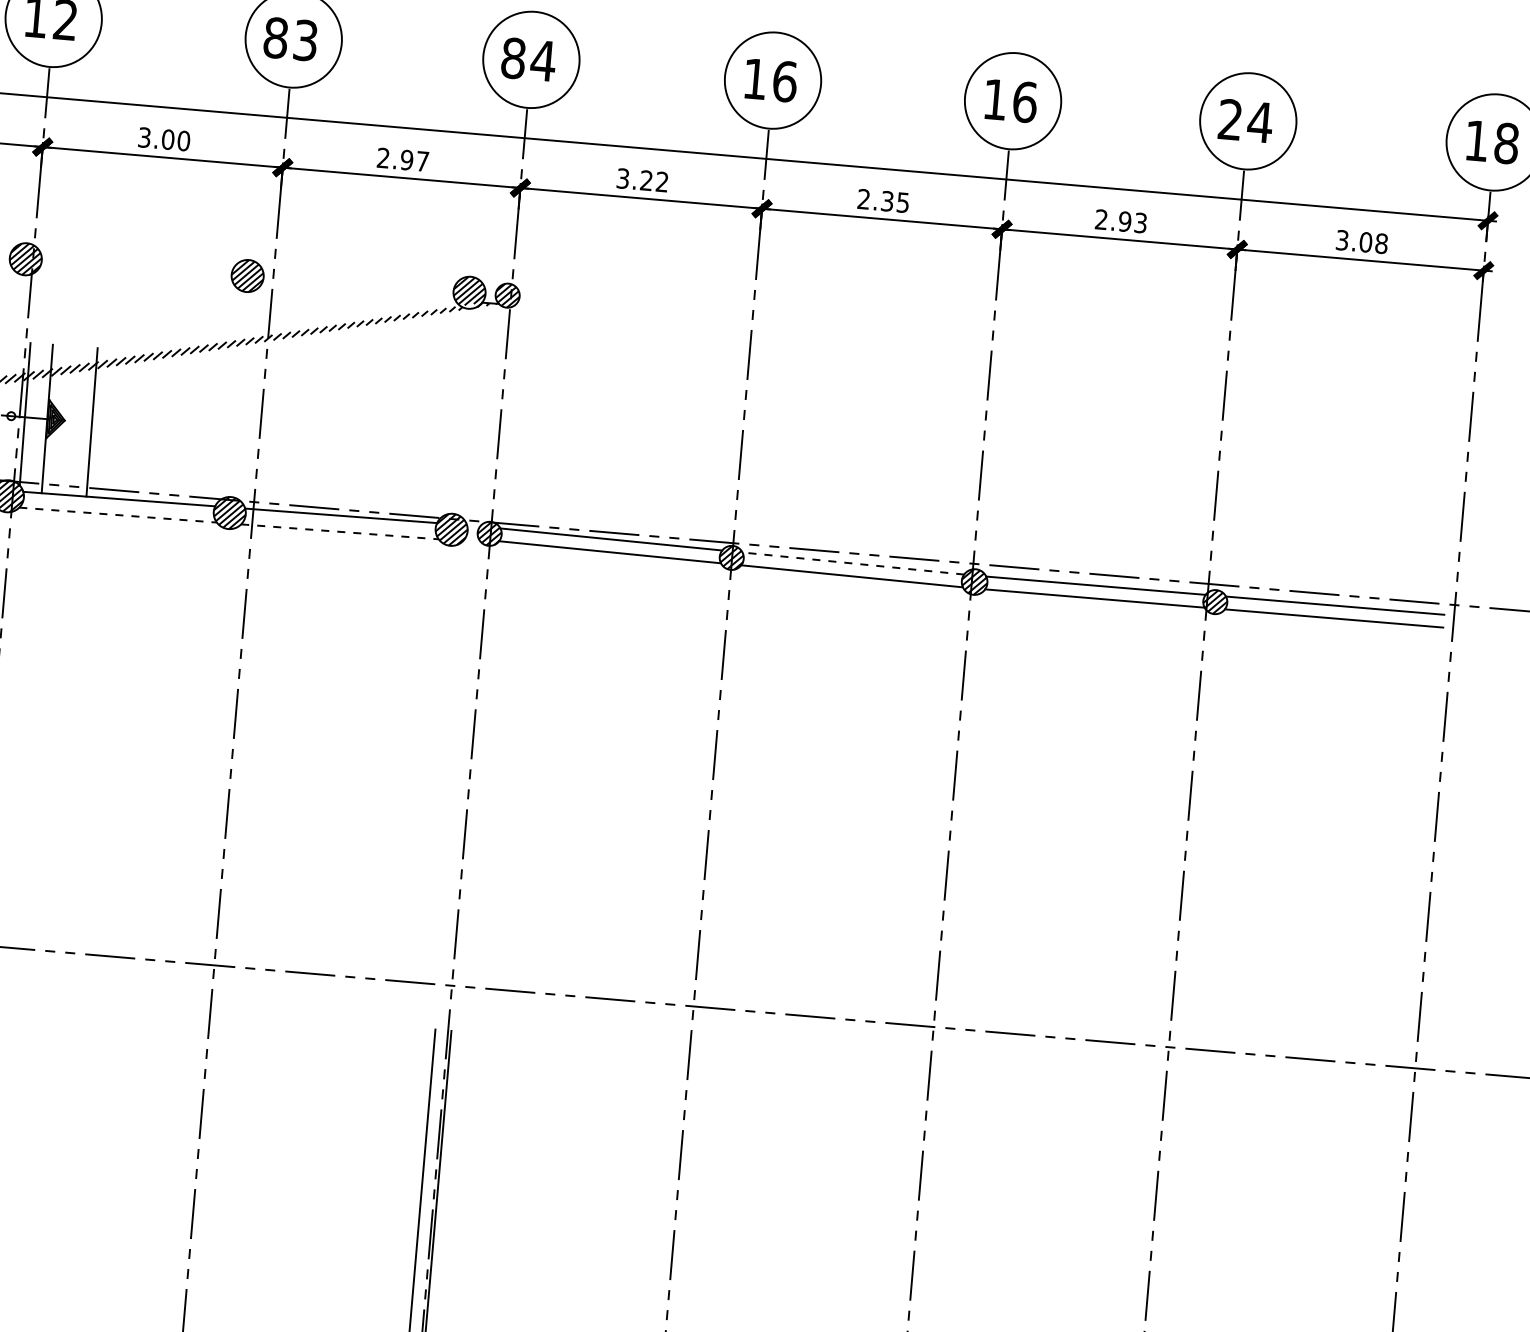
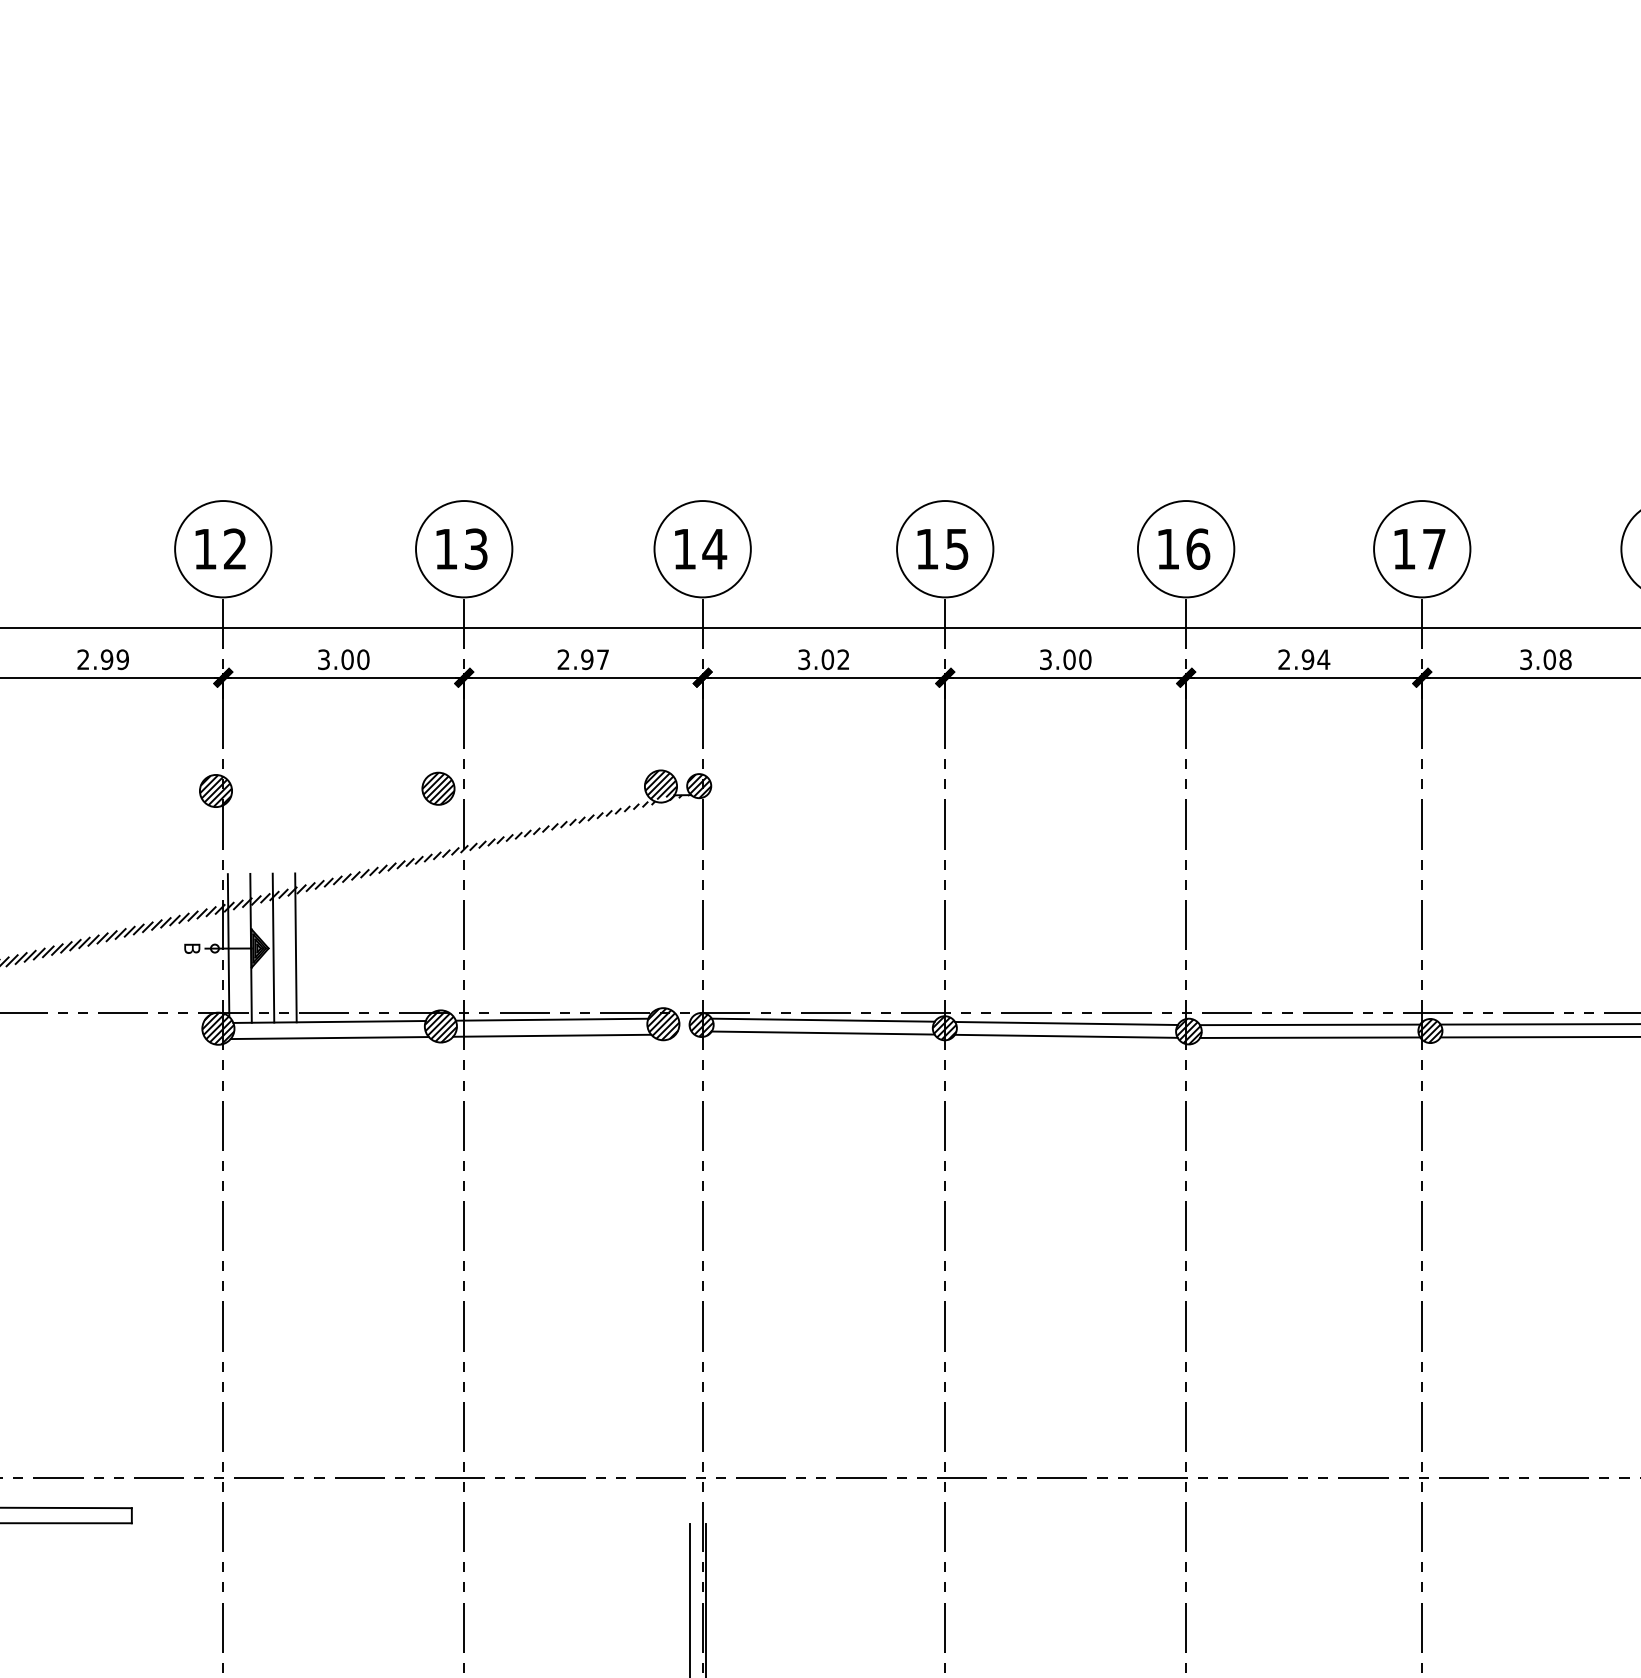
text: (276, 37) -> (446, 548), 83 -> 13
text: (513, 57) -> (684, 548), 84 -> 14
text: (785, 80) -> (957, 548), 16 -> 15
text: (1245, 120) -> (1419, 548), 24 -> 17
text: (646, 180) -> (827, 659), 3.22 -> 3.02
text: (883, 200) -> (1065, 659), 2.35 -> 3.00
text: (1140, 222) -> (1323, 659), 2.93 -> 2.94
line: (69, 420) -> (273, 947), added
line: (118, 515) -> (330, 1038), dashed -> solid
line: (340, 531) -> (552, 1035), dashed -> solid
line: (853, 563) -> (1066, 1023), dashed -> solid

